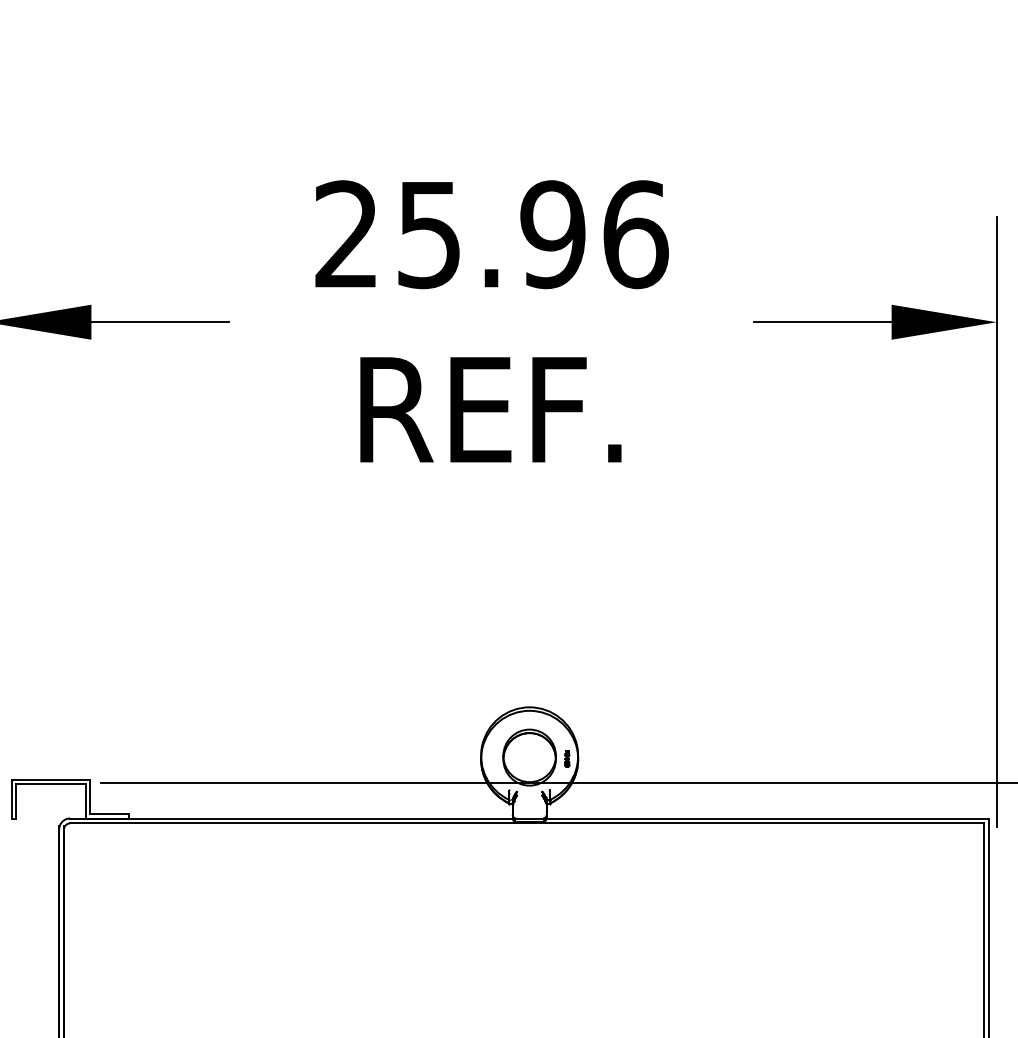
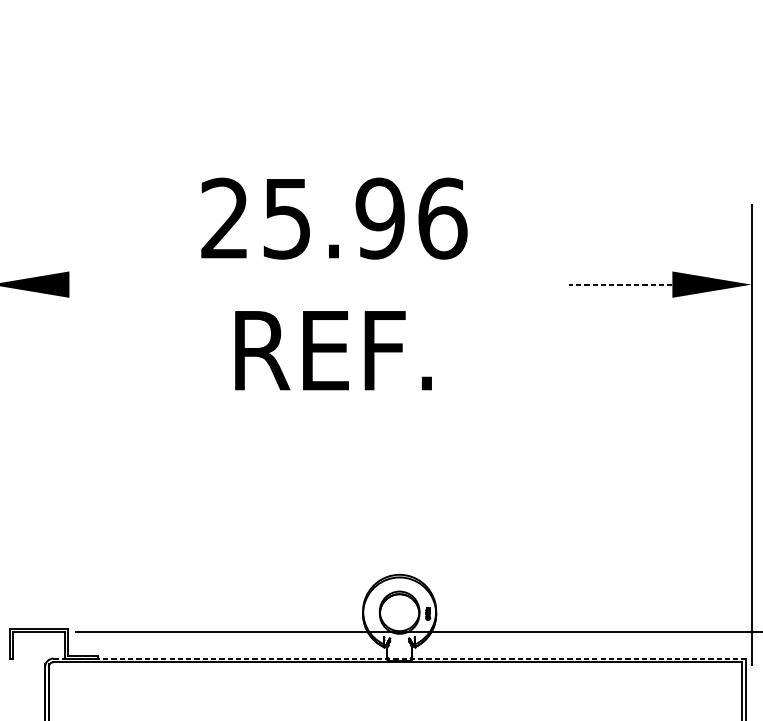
text: (491, 321) -> (333, 284), moved
line: (159, 322) -> (120, 284), removed
line: (822, 322) -> (620, 284), solid -> dashed
line: (530, 818) -> (400, 658), solid -> dashed

